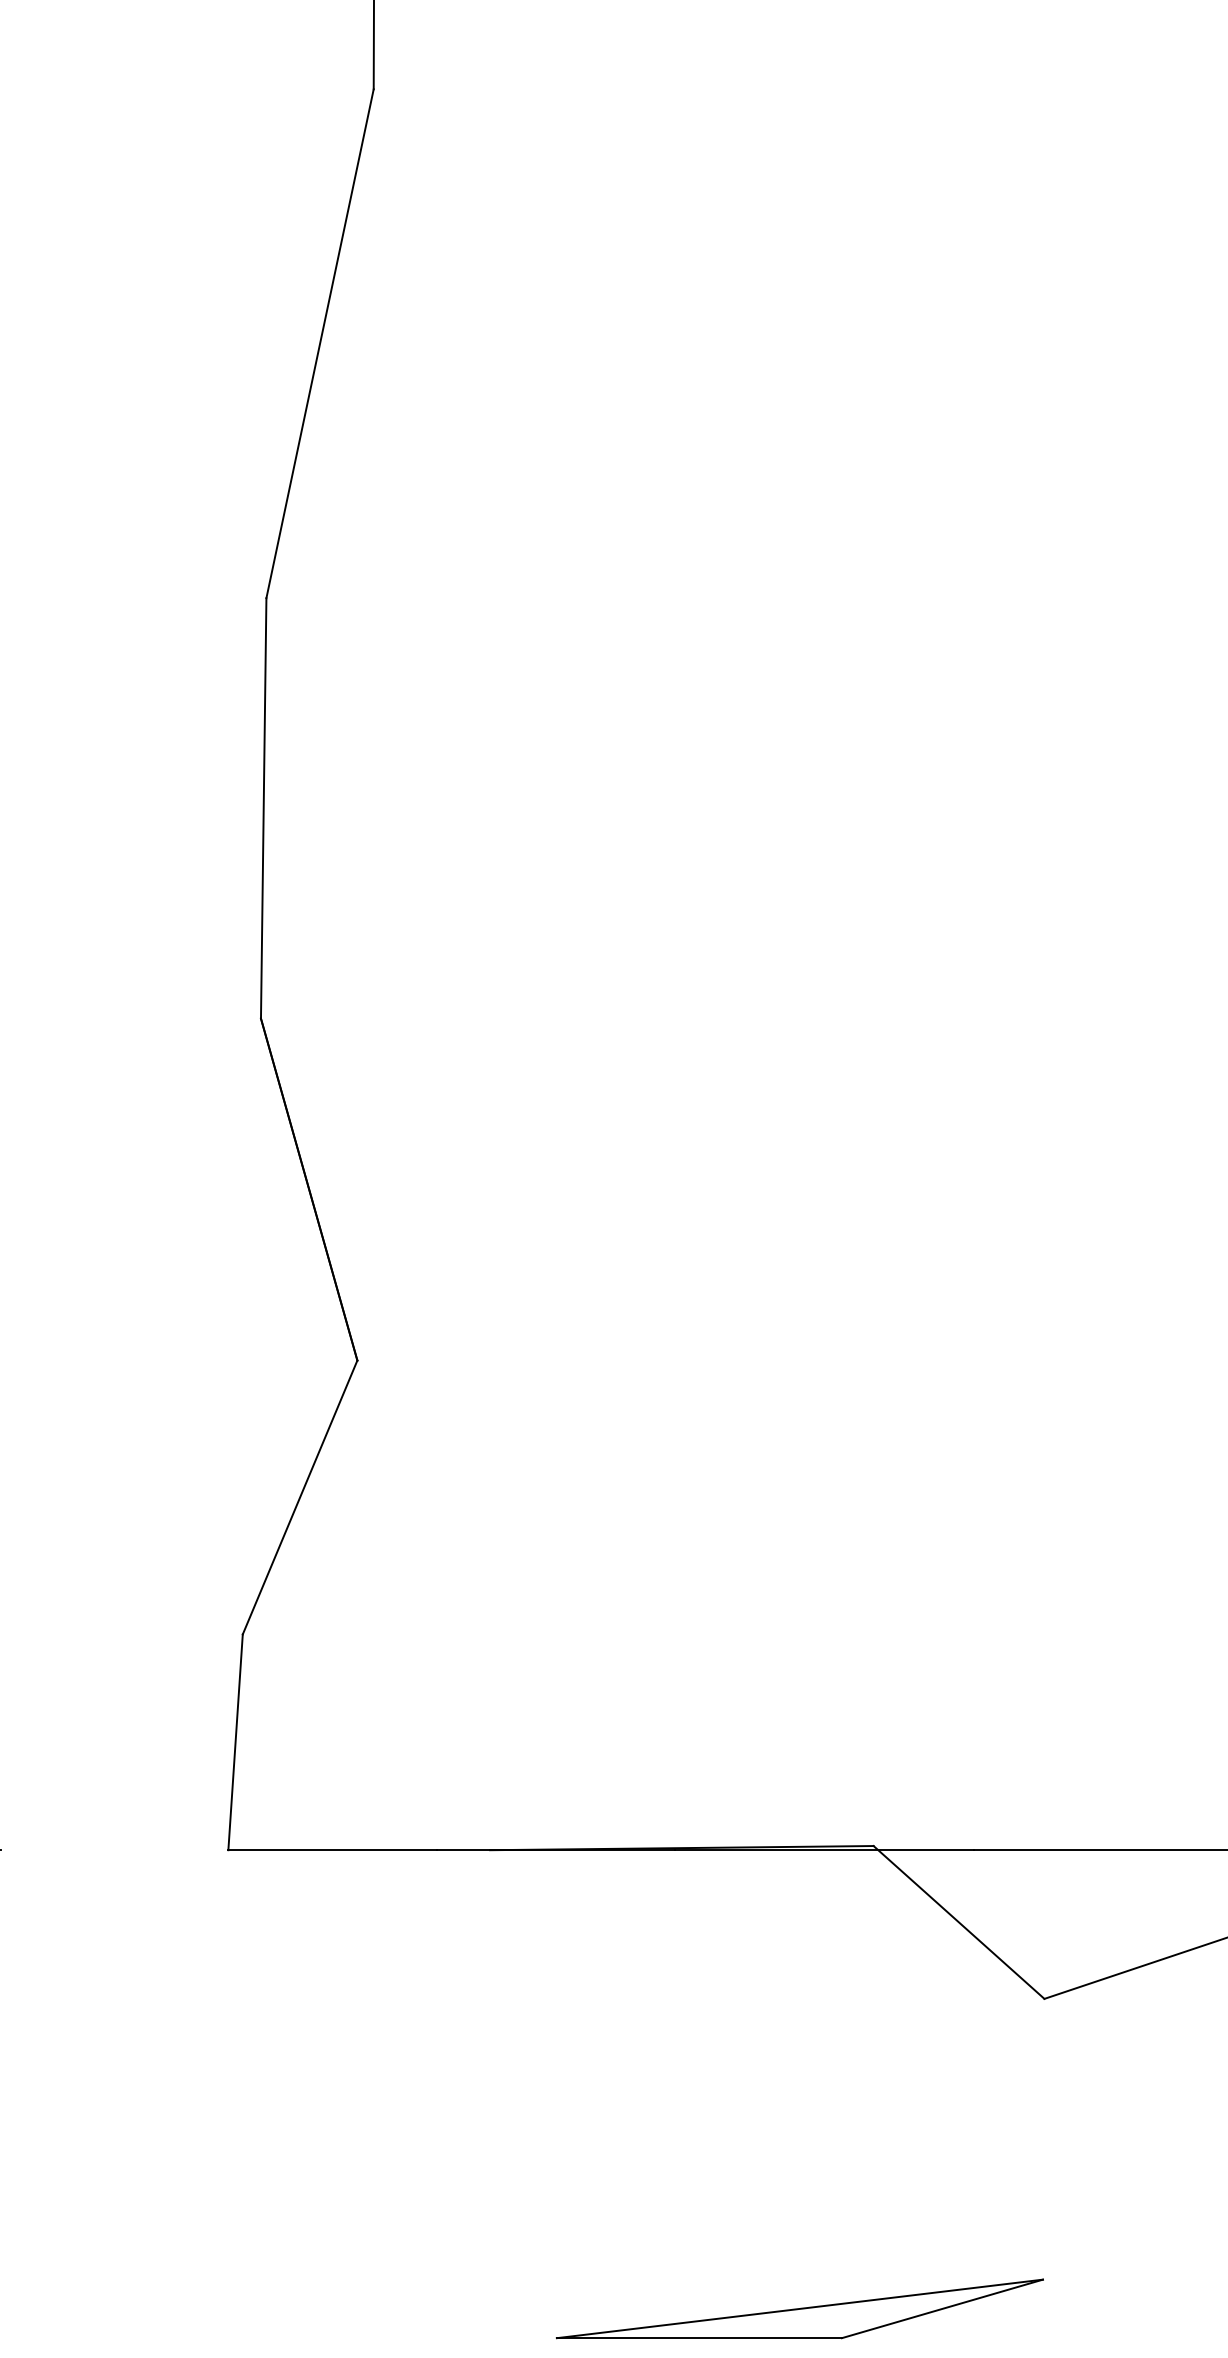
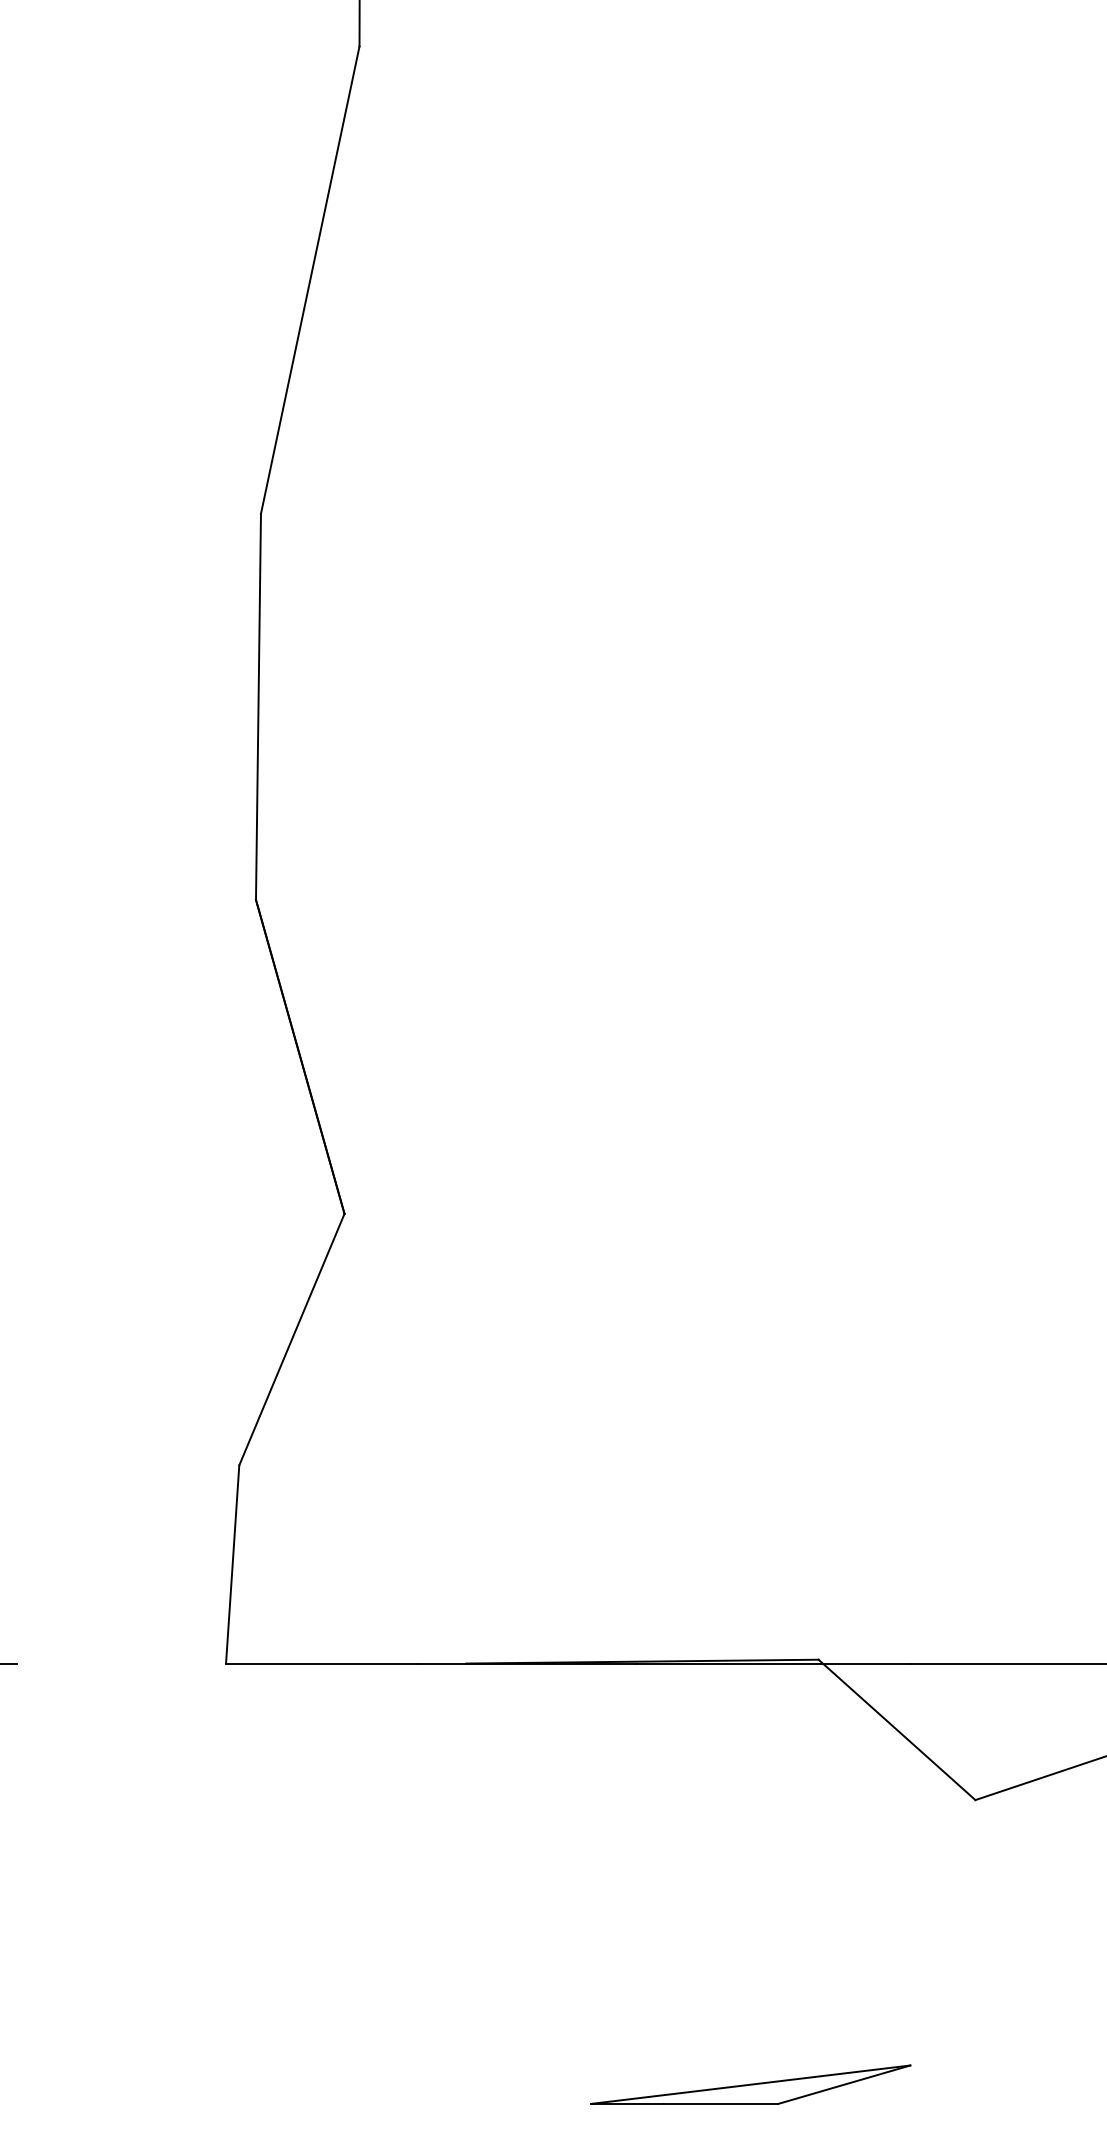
part: (799, 2308) -> (750, 2084), size x0.71

